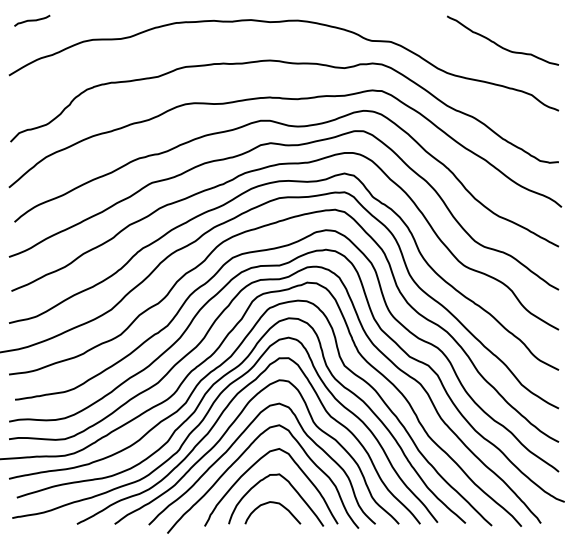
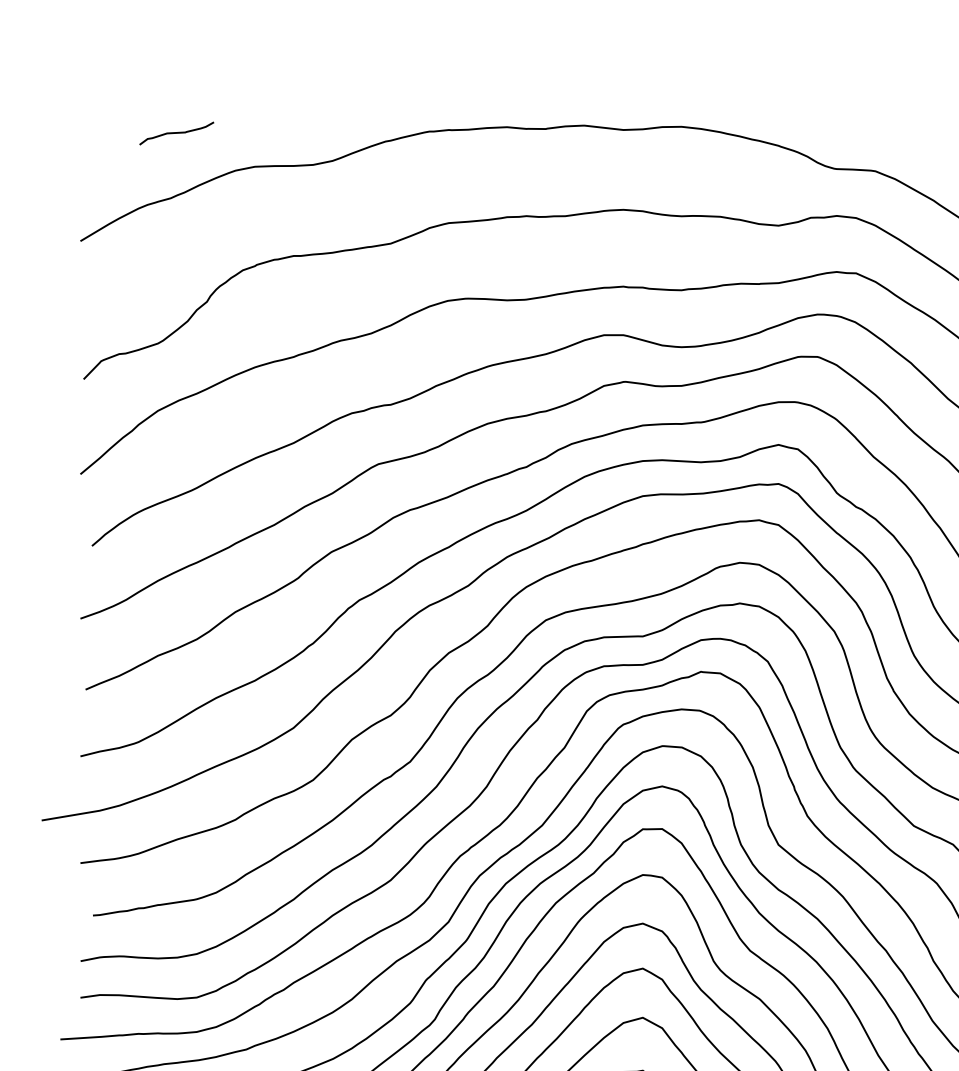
curve: (32, 20) -> (177, 132), moved

